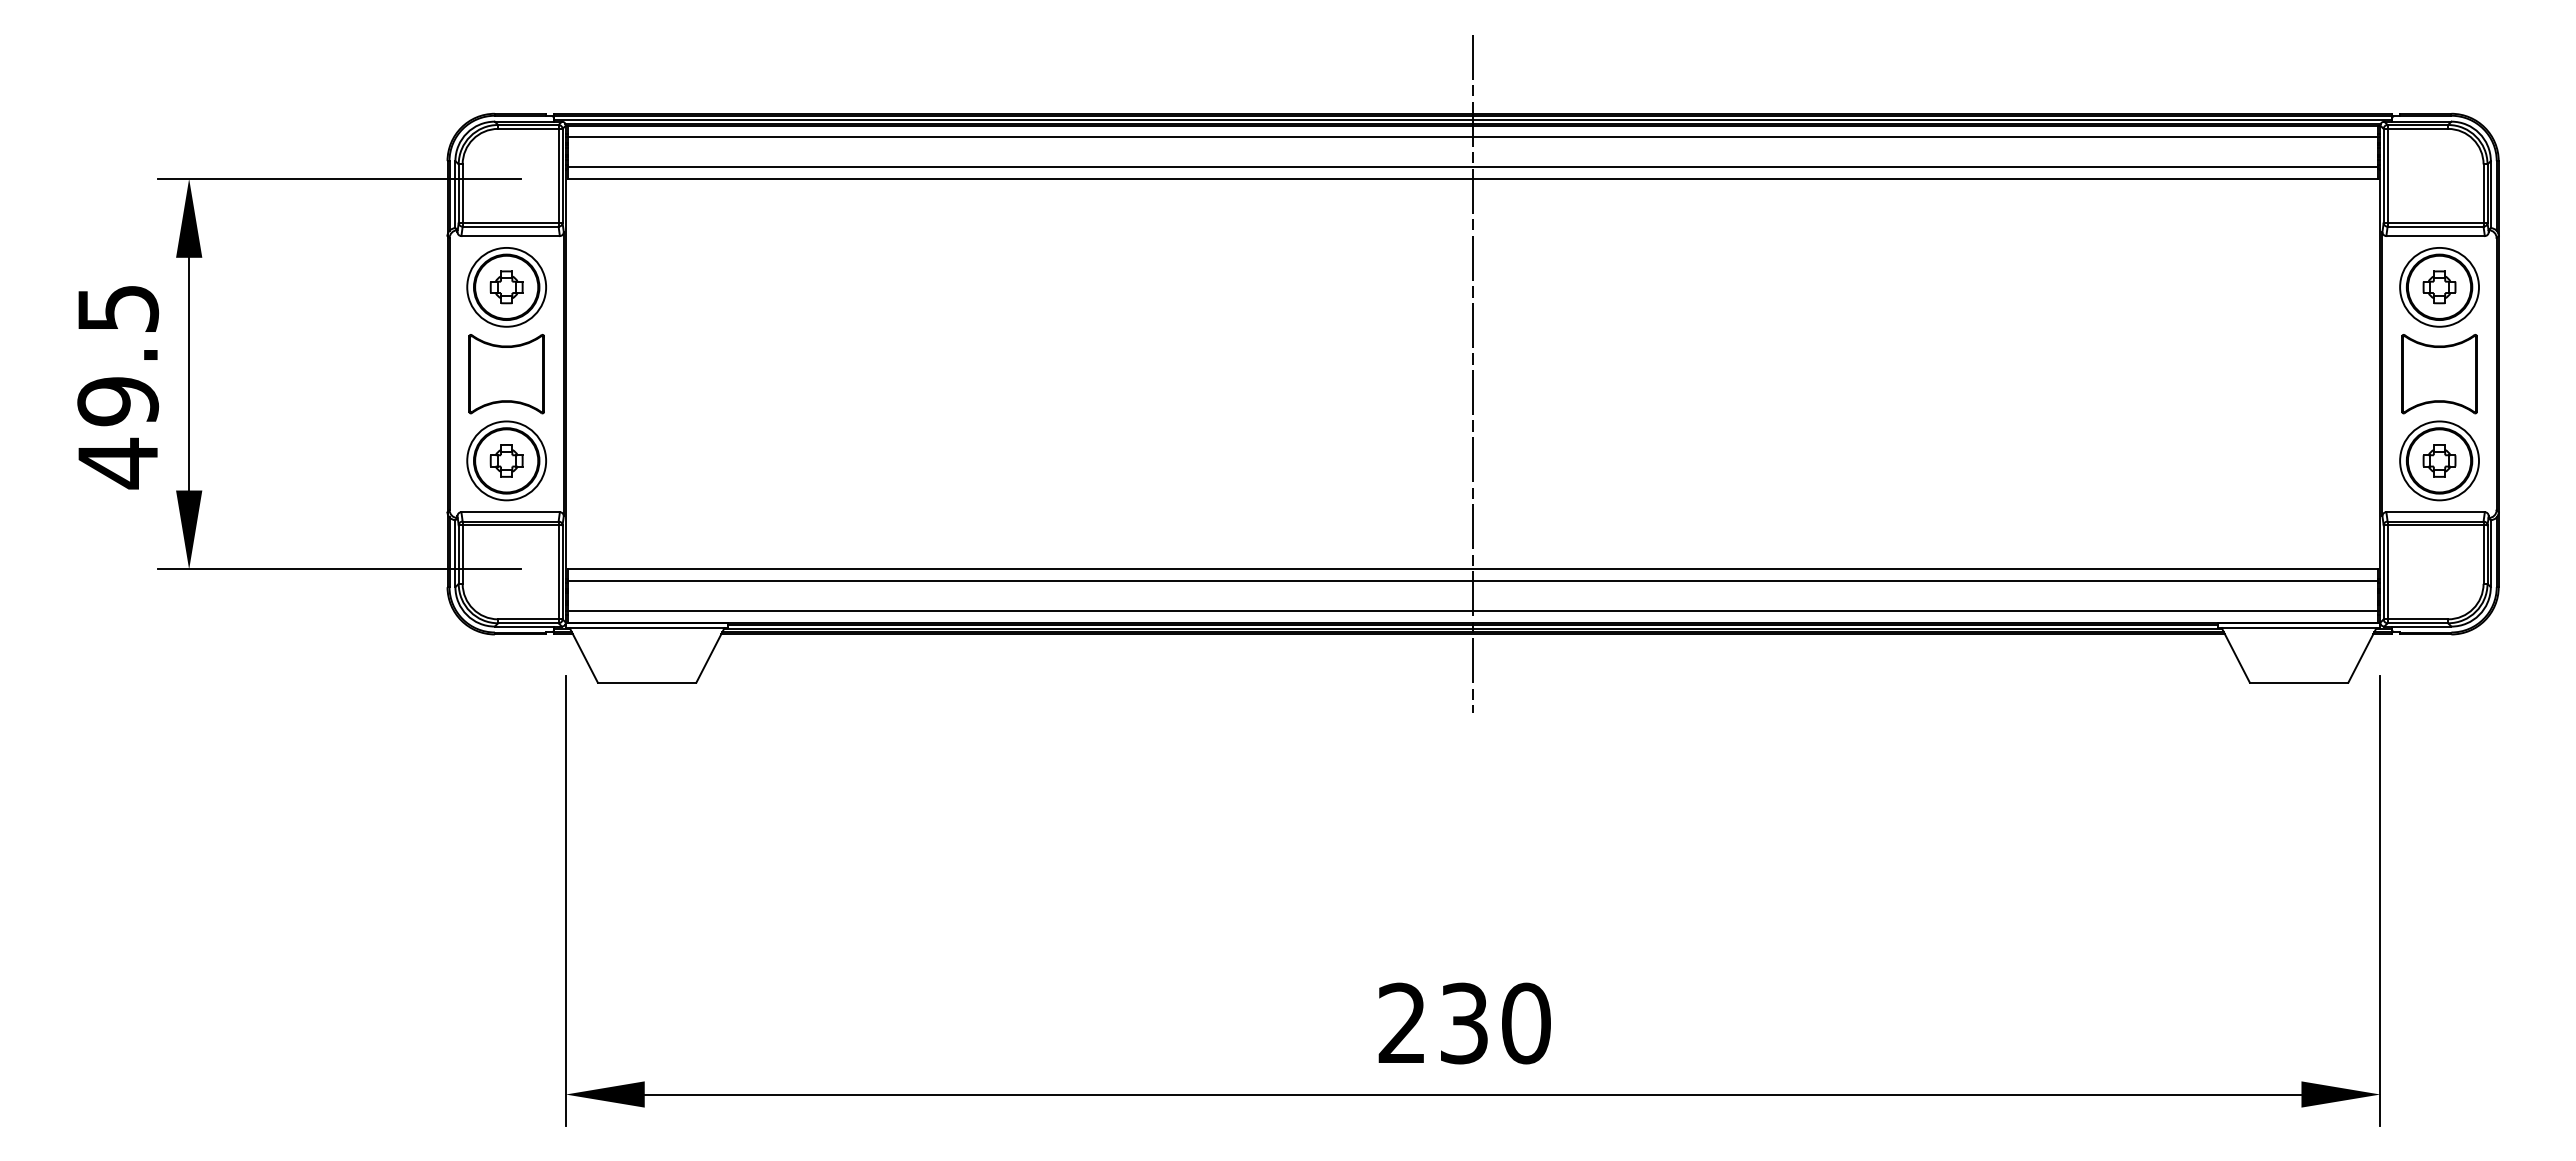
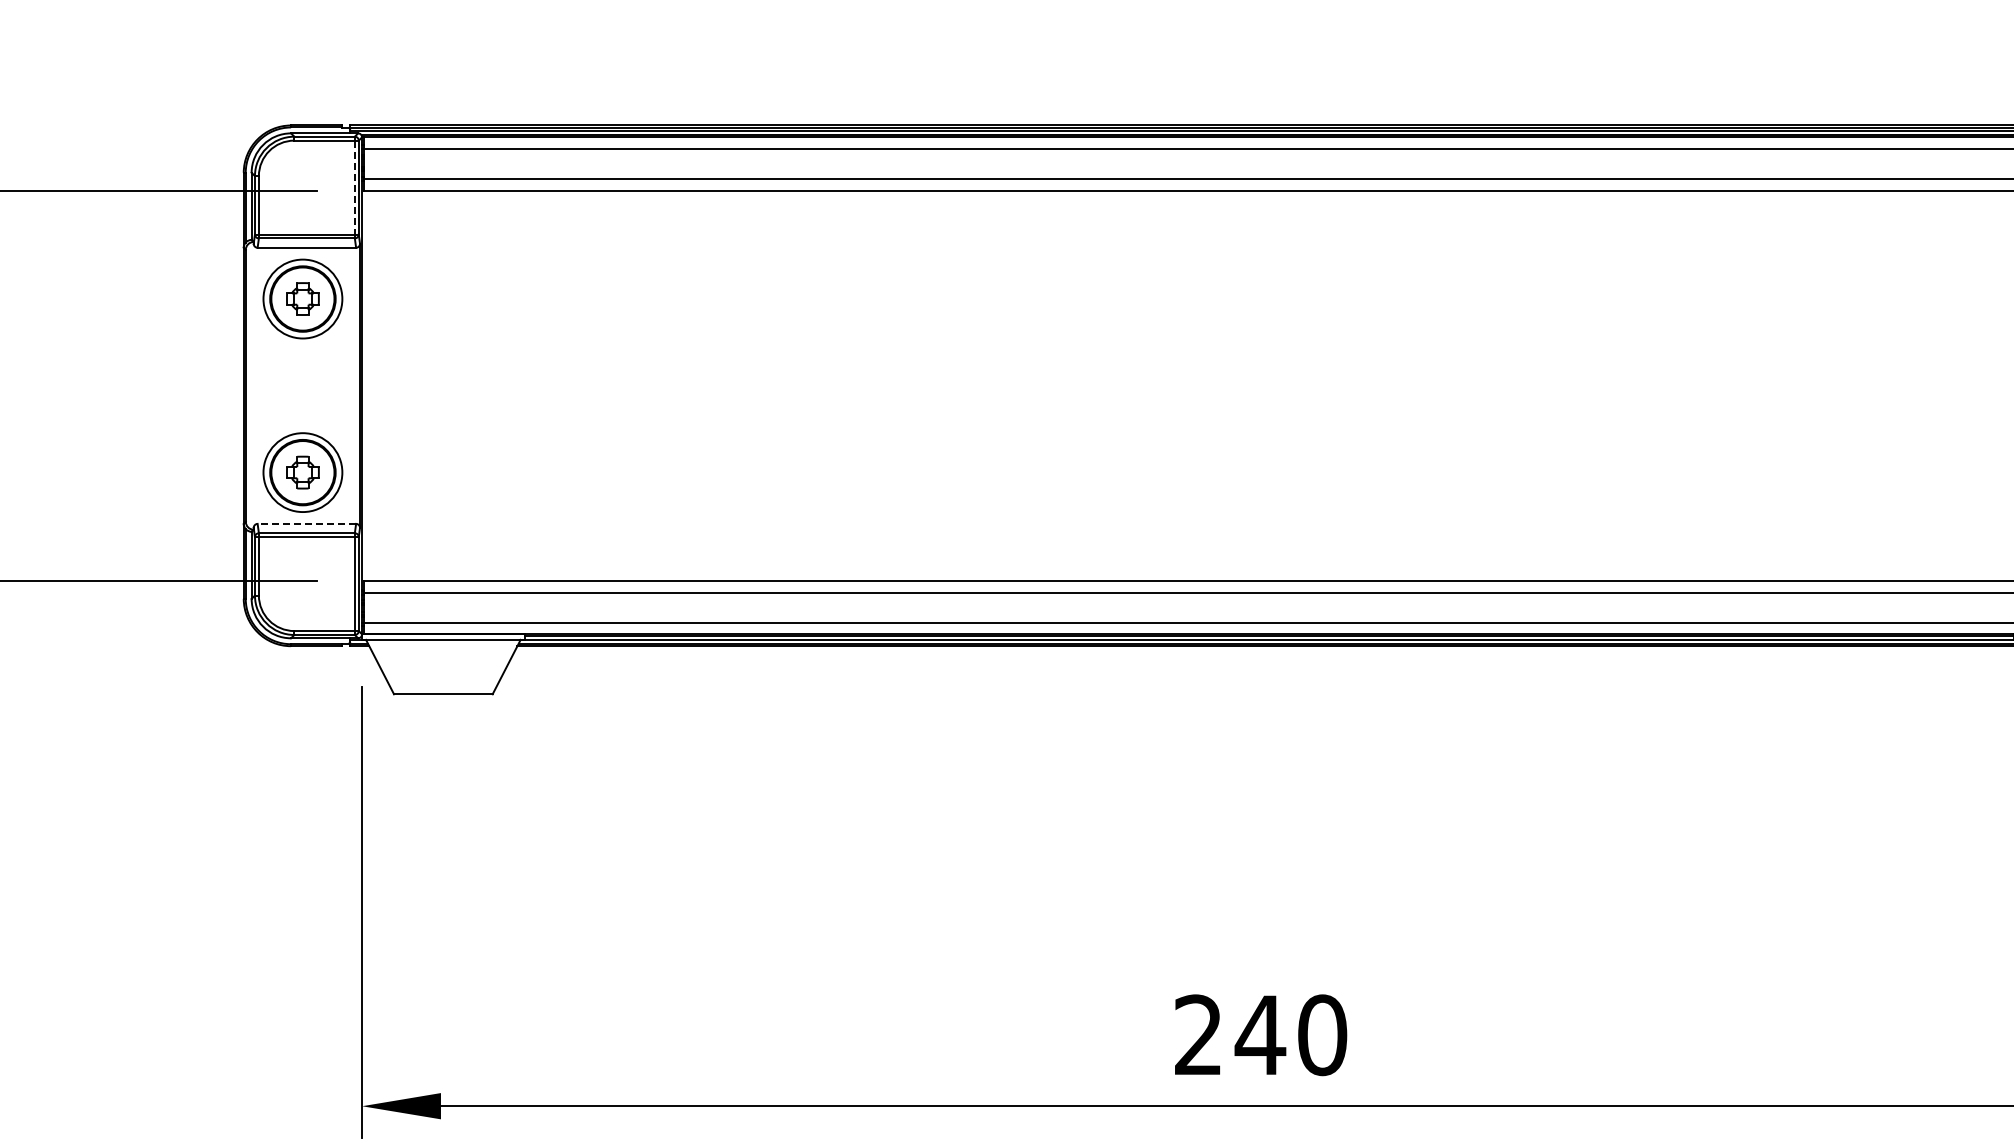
line: (558, 175) -> (354, 187), solid -> dashed
line: (1473, 373) -> (1269, 385), removed
part: (506, 374) -> (302, 386), removed
line: (510, 512) -> (306, 524), solid -> dashed
text: (1463, 1023) -> (1259, 1035), 230 -> 240

